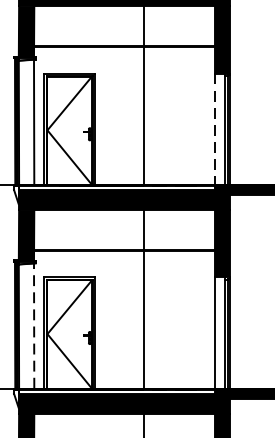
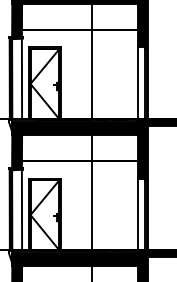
line: (215, 131) -> (138, 84), dashed -> solid
line: (33, 325) -> (21, 209), dashed -> solid

